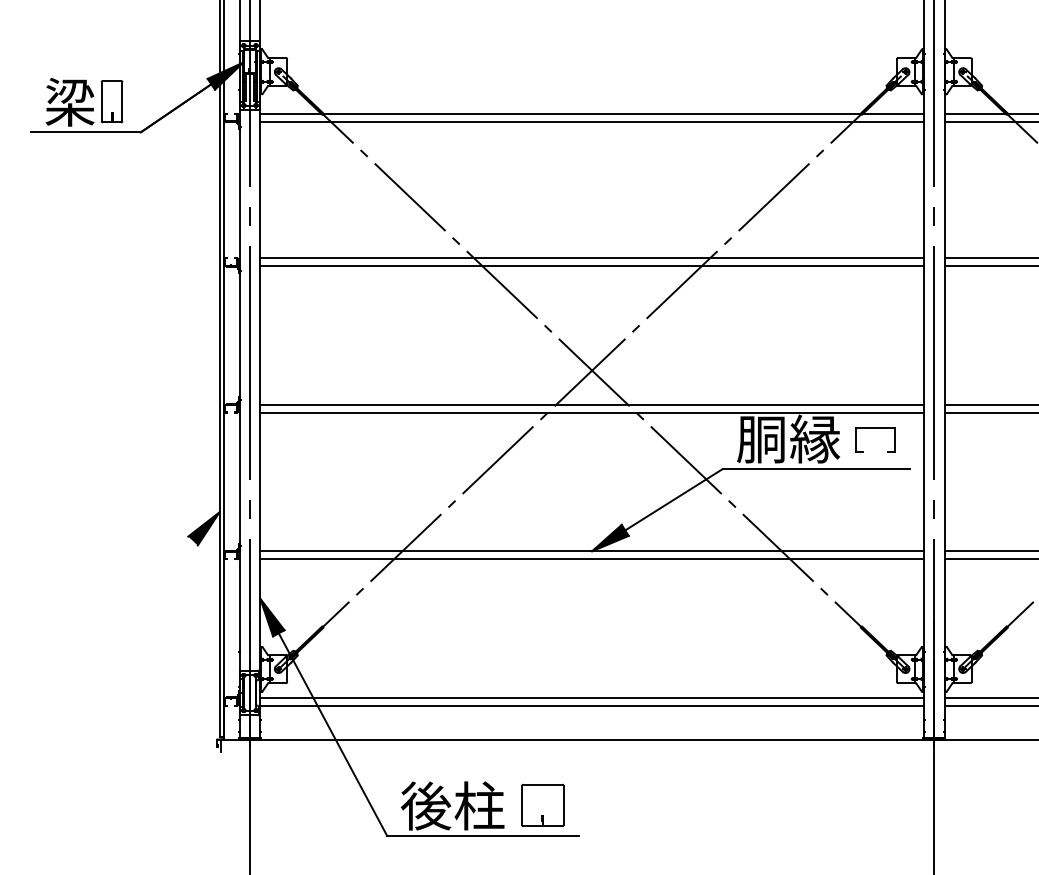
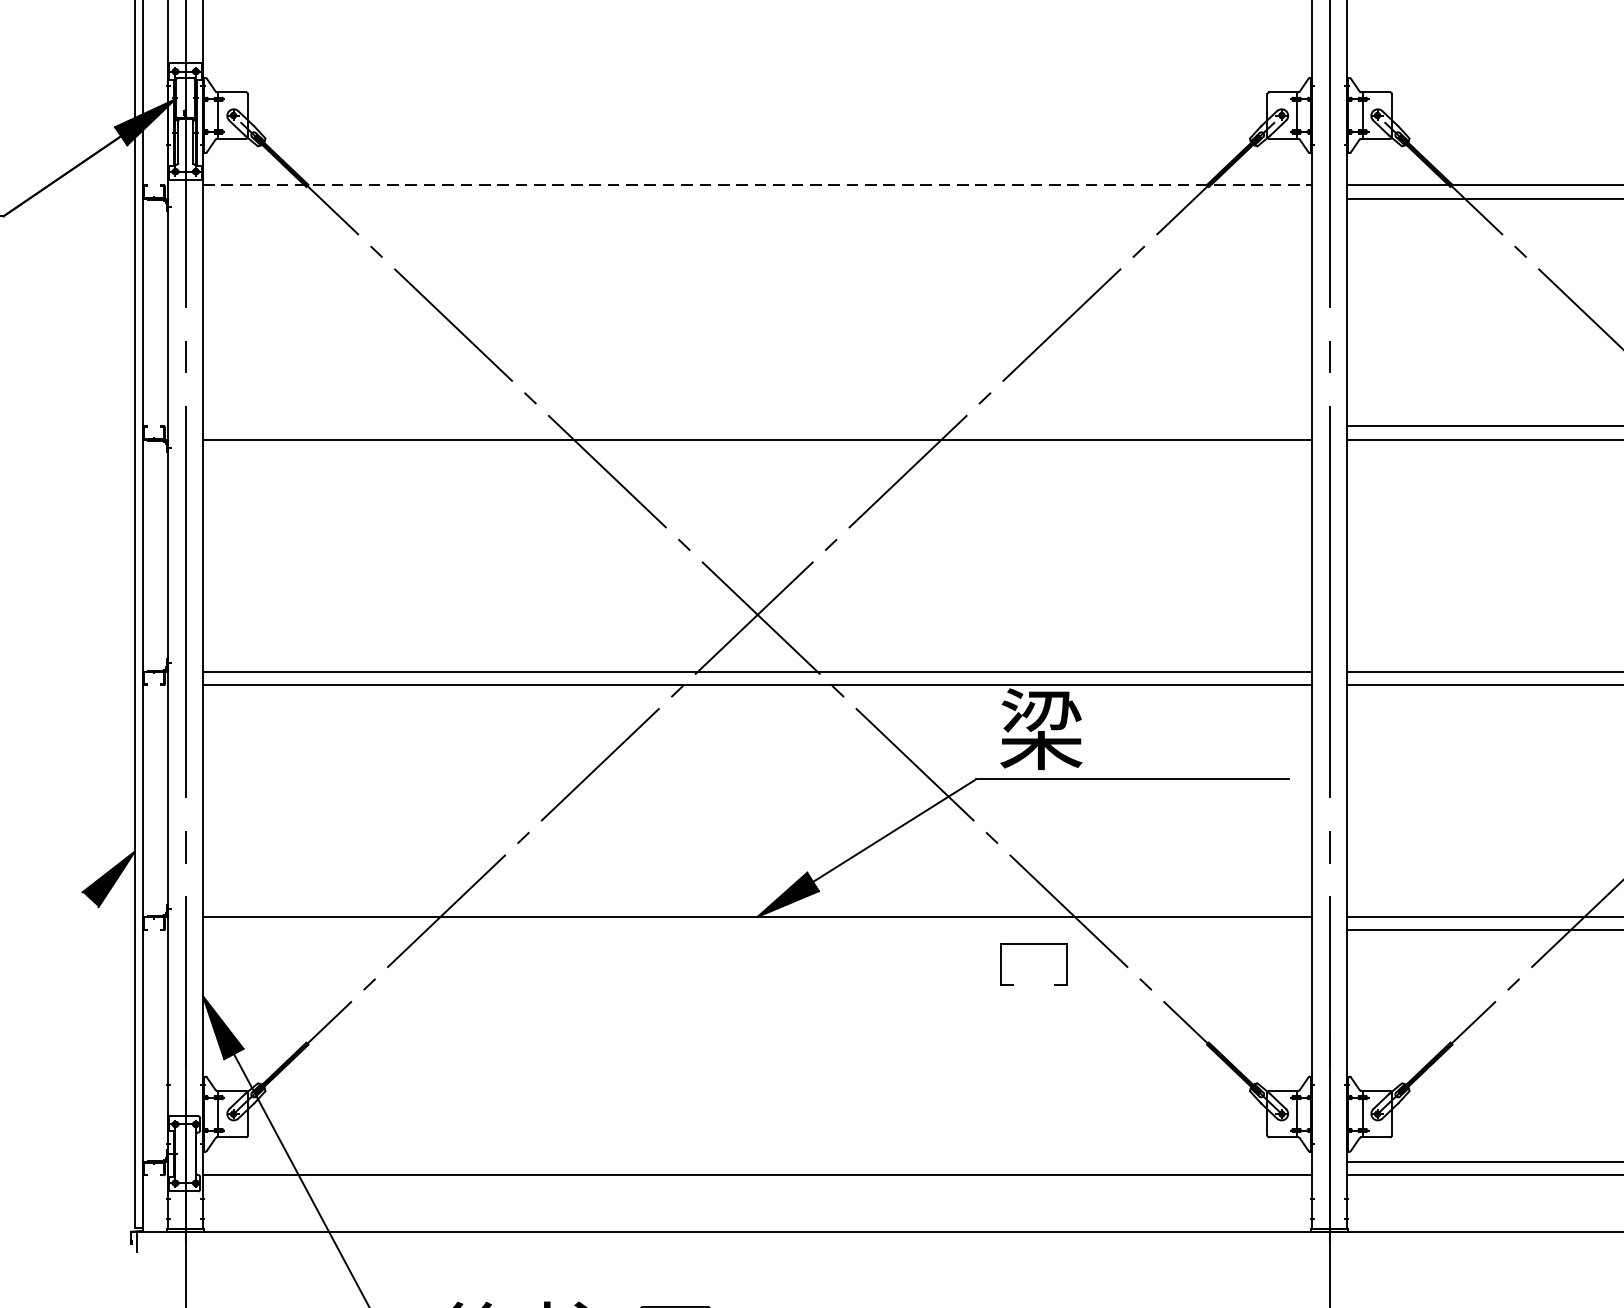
line: (592, 113) -> (758, 185), solid -> dashed
line: (591, 121) -> (756, 198), removed
line: (591, 257) -> (756, 425), removed
part: (875, 428) -> (1034, 945), moved
text: (788, 438) -> (1085, 728), 胴縁 -> 梁
line: (591, 559) -> (756, 930), removed
line: (591, 697) -> (756, 1161), removed

